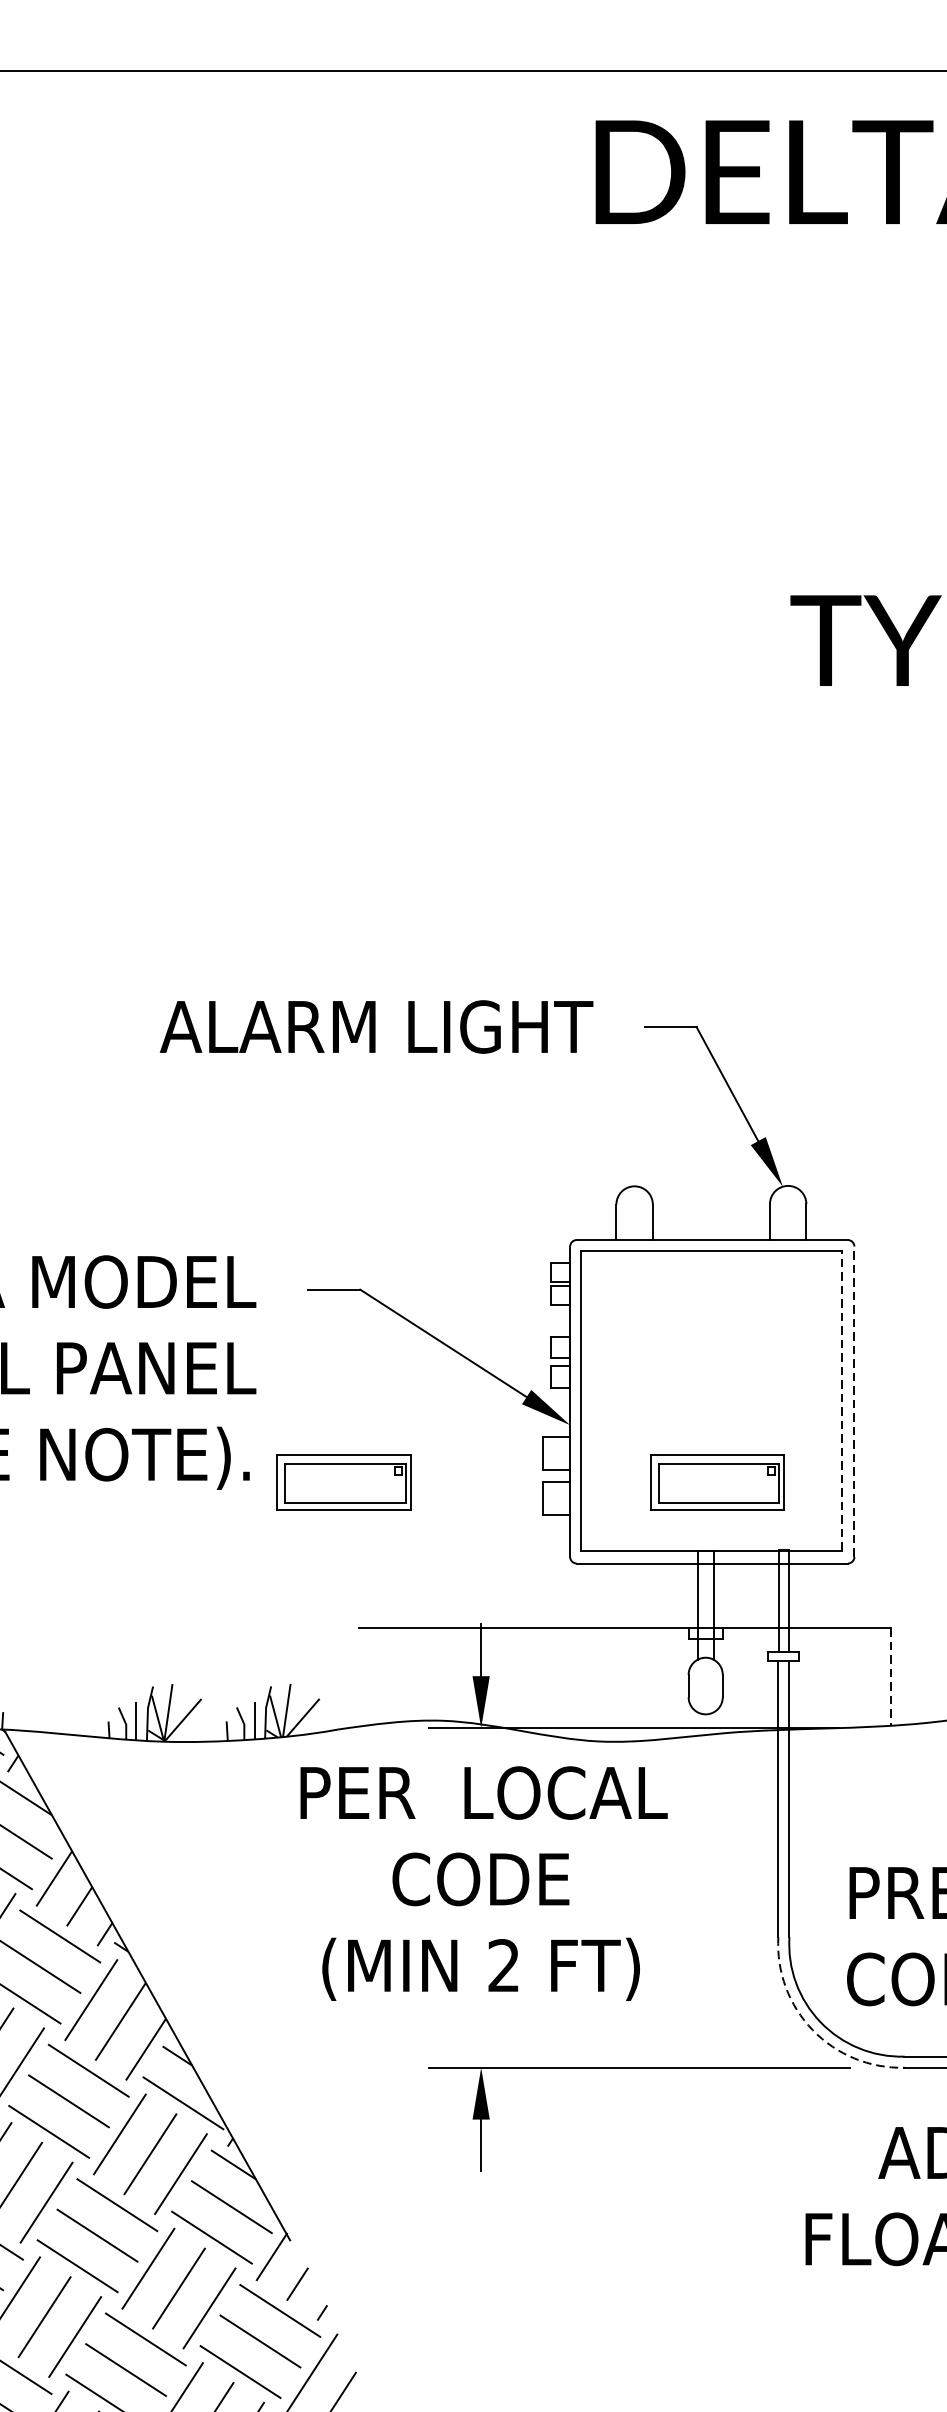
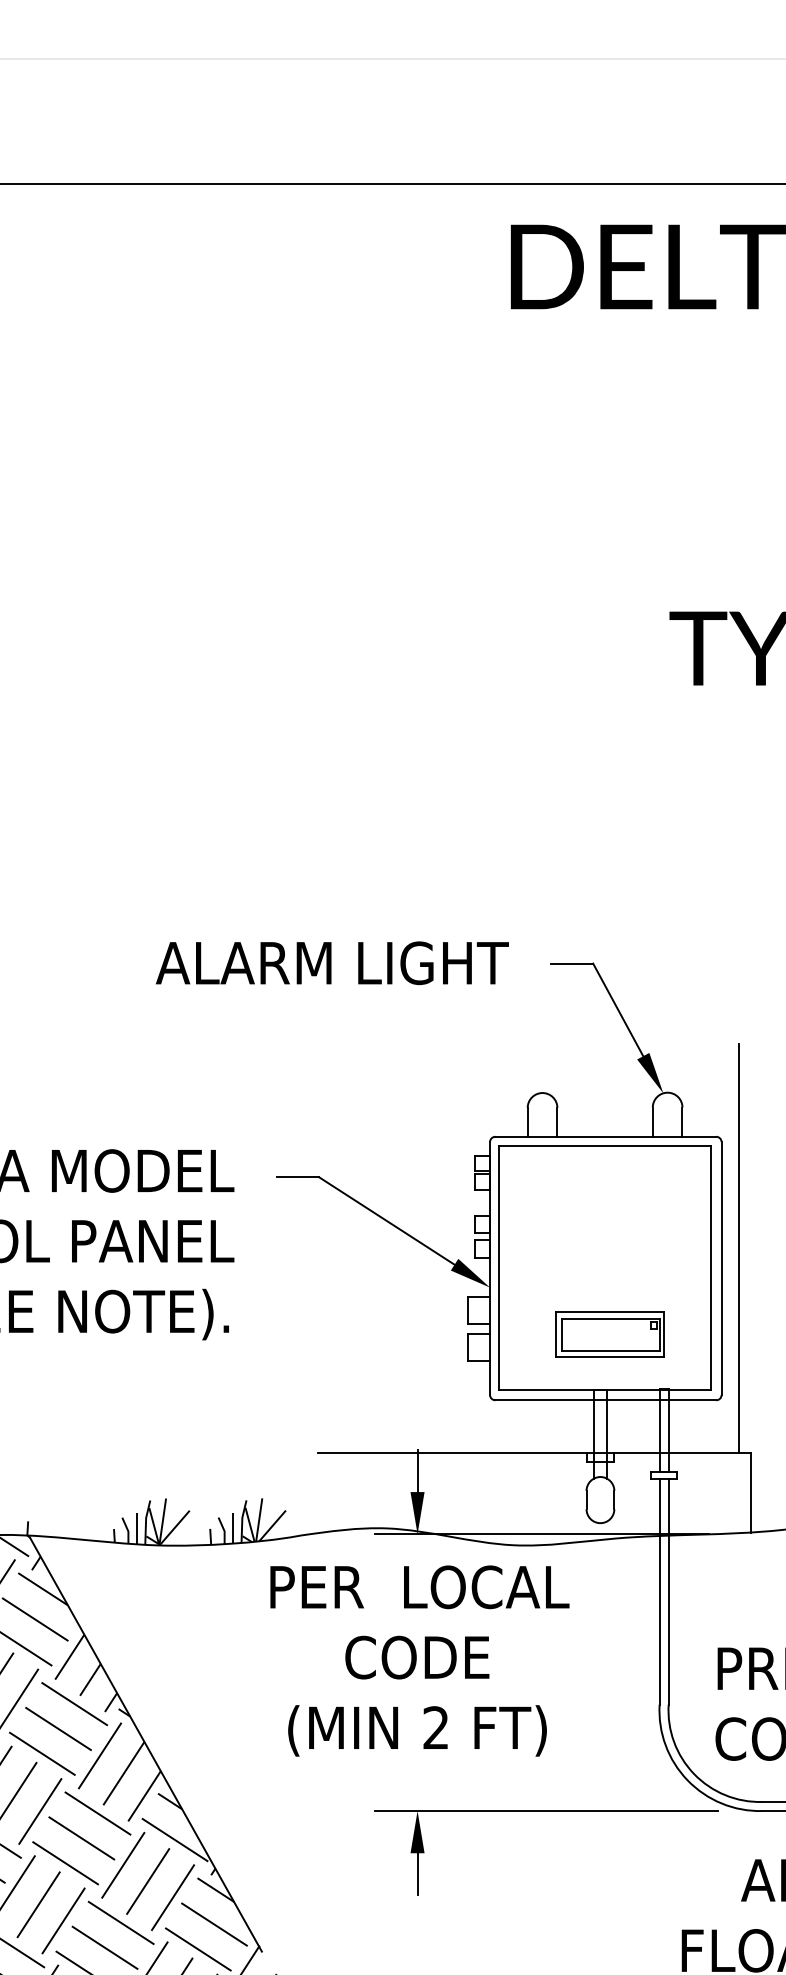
line: (876, 1377) -> (739, 1248), added
line: (842, 1400) -> (711, 1267), dashed -> solid
line: (854, 1401) -> (721, 1268), dashed -> solid
part: (343, 1482) -> (305, 1334), removed
line: (891, 1676) -> (751, 1492), dashed -> solid
arc: (812, 2030) -> (687, 1780), dashed -> solid

